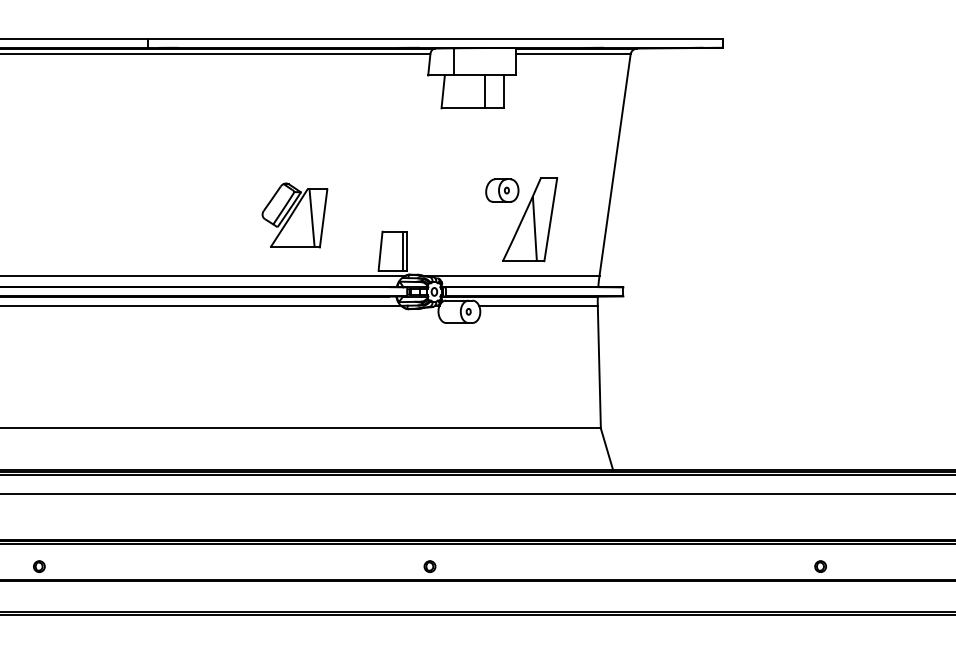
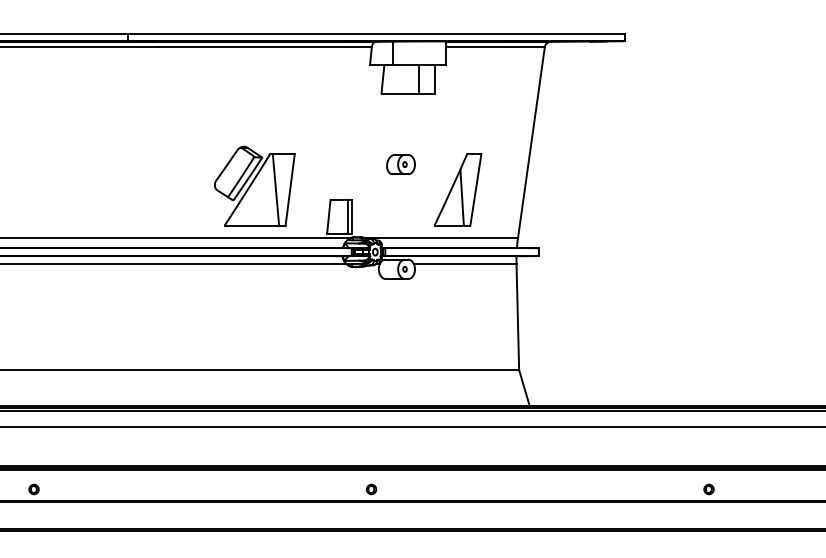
part: (501, 190) -> (400, 164), moved
part: (294, 214) -> (254, 185), size x1.43

